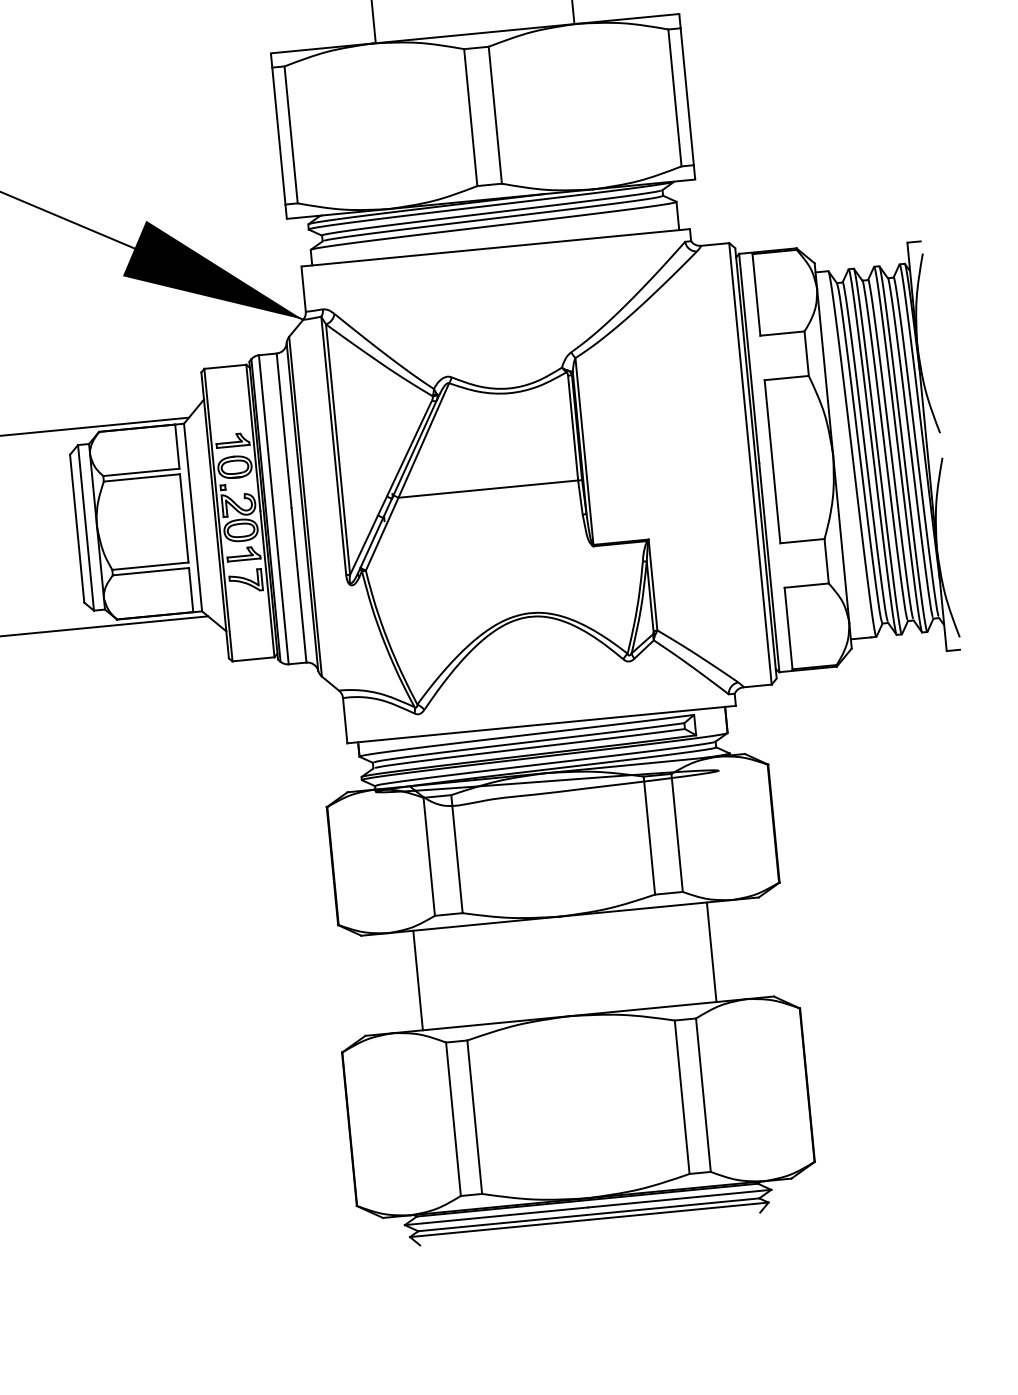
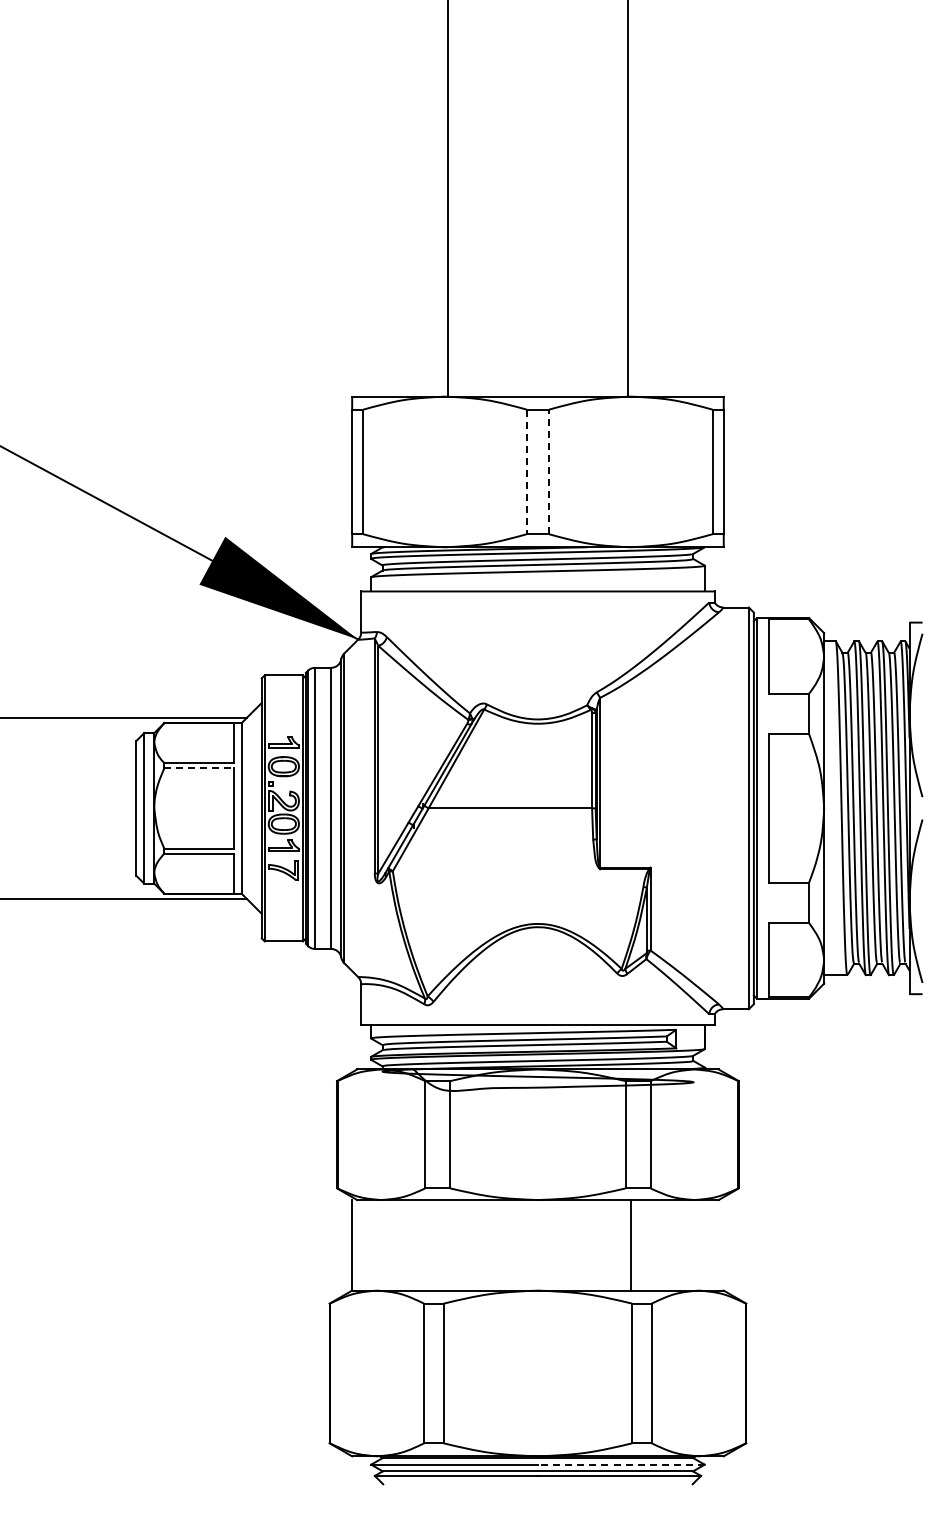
line: (495, 114) -> (549, 471), solid -> dashed
line: (470, 118) -> (526, 472), solid -> dashed
line: (142, 478) -> (199, 768), solid -> dashed
line: (711, 952) -> (630, 1245), moved
line: (418, 980) -> (352, 1245), moved
line: (678, 1198) -> (620, 1464), solid -> dashed

